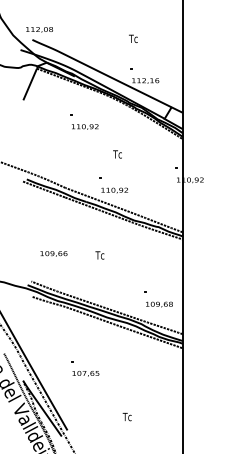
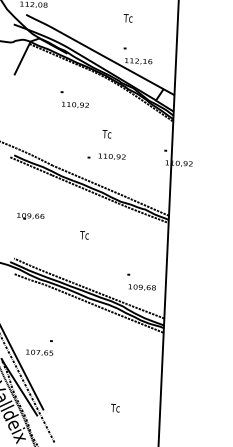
text: (114, 190) -> (111, 156), moved
text: (53, 253) -> (30, 215), moved
text: (85, 373) -> (39, 352), moved
text: (126, 416) -> (114, 407), moved

